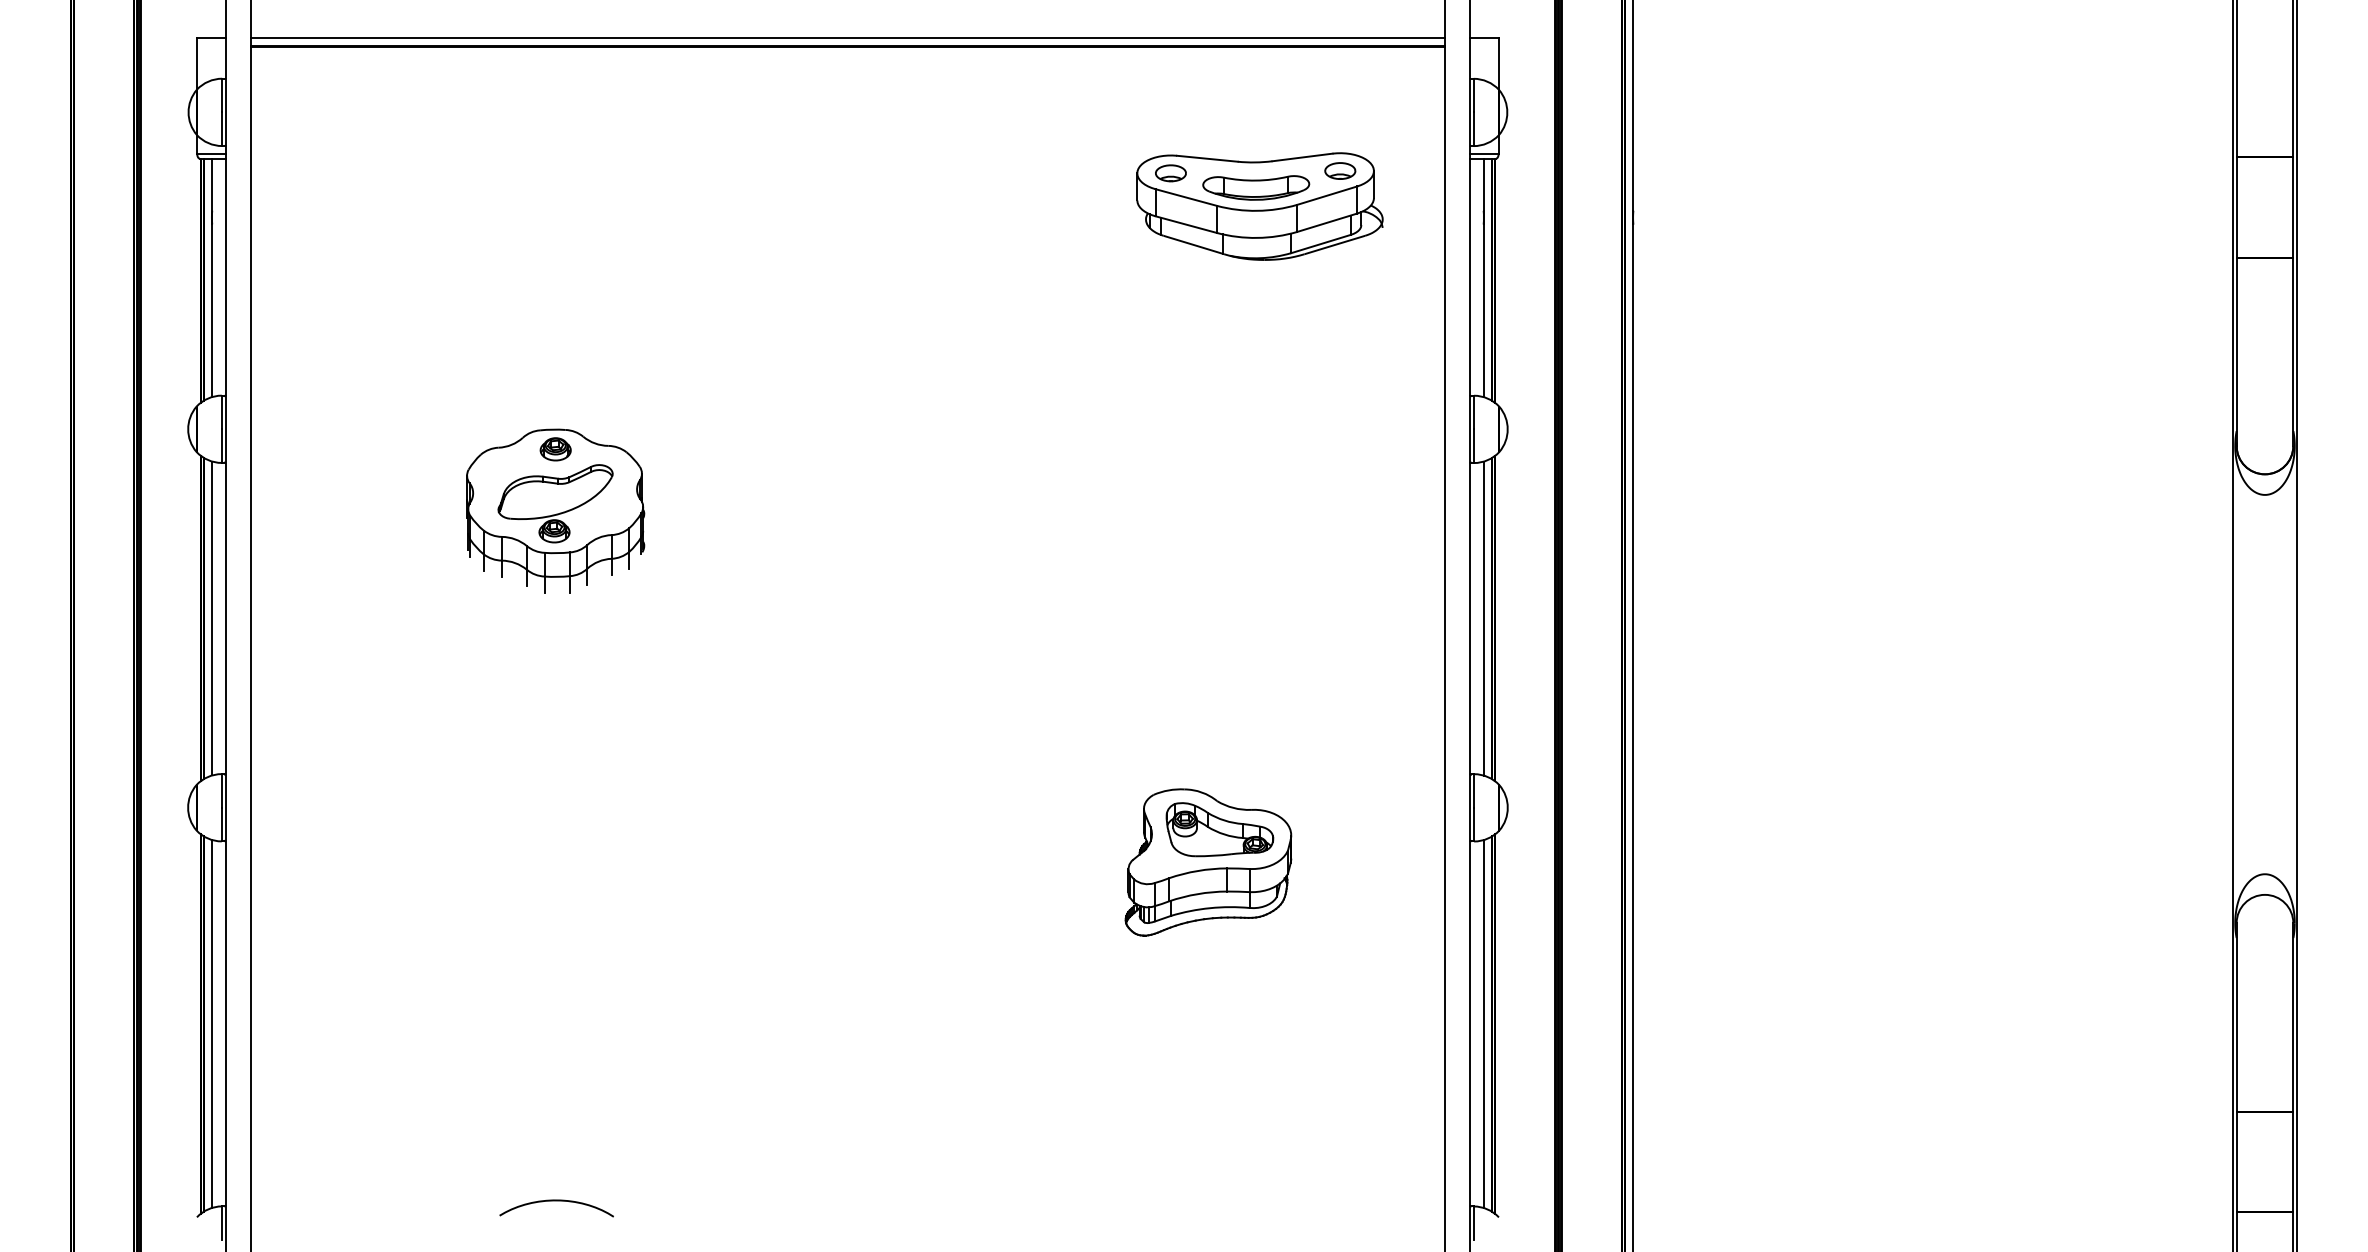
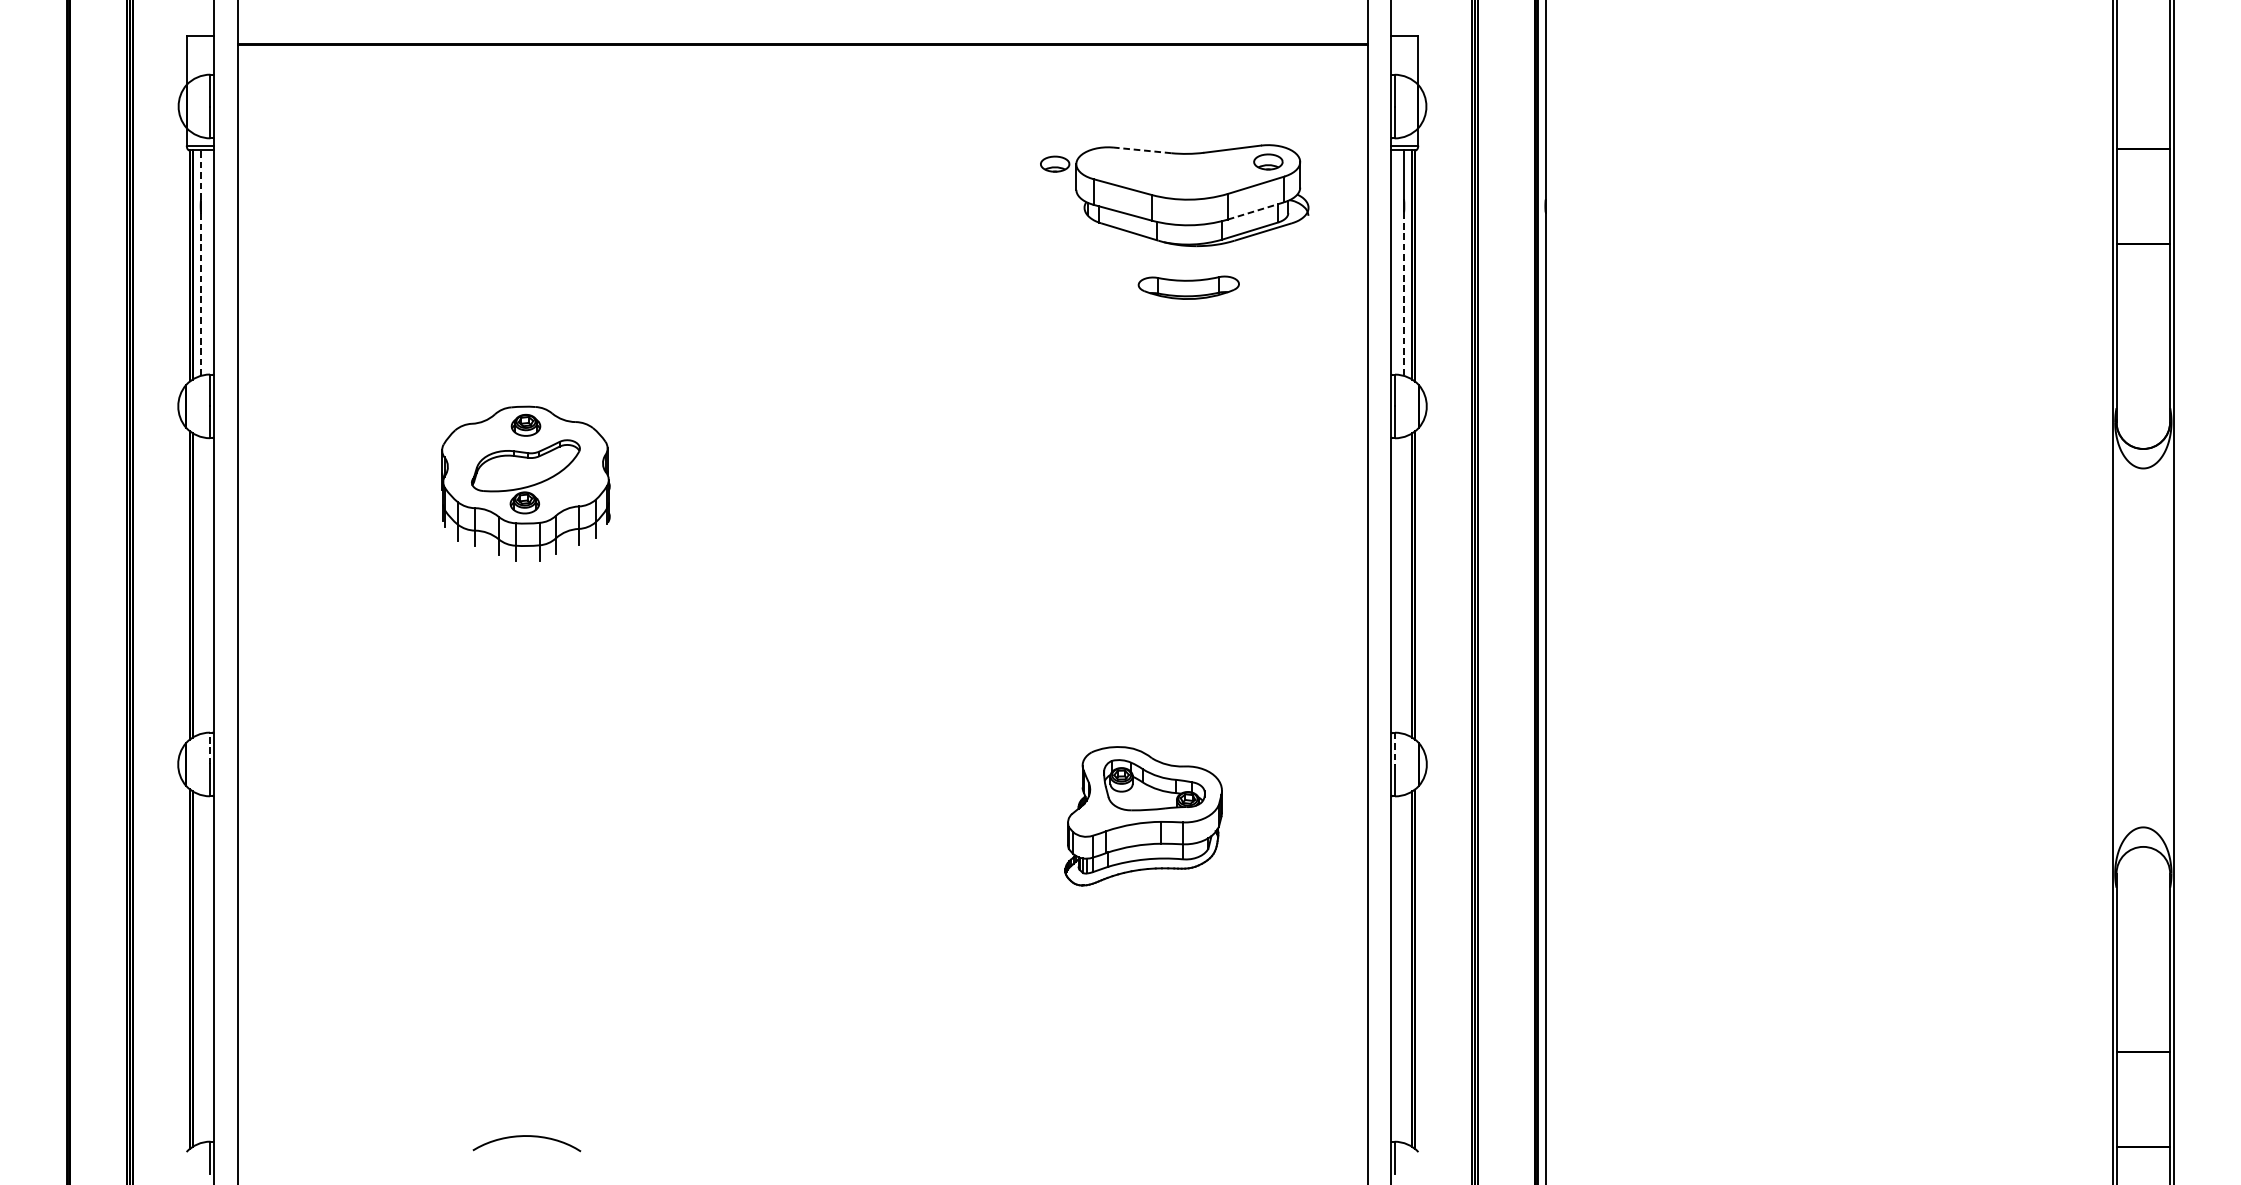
line: (847, 37) -> (802, 35), removed
line: (1206, 158) -> (1141, 150), solid -> dashed
part: (1170, 173) -> (1054, 164), moved
line: (212, 184) -> (201, 174), solid -> dashed
part: (1256, 187) -> (1189, 287), moved
line: (1327, 222) -> (1256, 210), solid -> dashed
line: (212, 310) -> (201, 293), solid -> dashed
line: (1483, 311) -> (1403, 294), solid -> dashed
line: (212, 618) -> (201, 585), removed
line: (1483, 618) -> (1403, 585), removed
line: (221, 790) -> (209, 748), solid -> dashed
line: (1474, 791) -> (1395, 749), solid -> dashed
line: (212, 1023) -> (201, 968), removed
line: (1483, 1023) -> (1403, 968), removed

